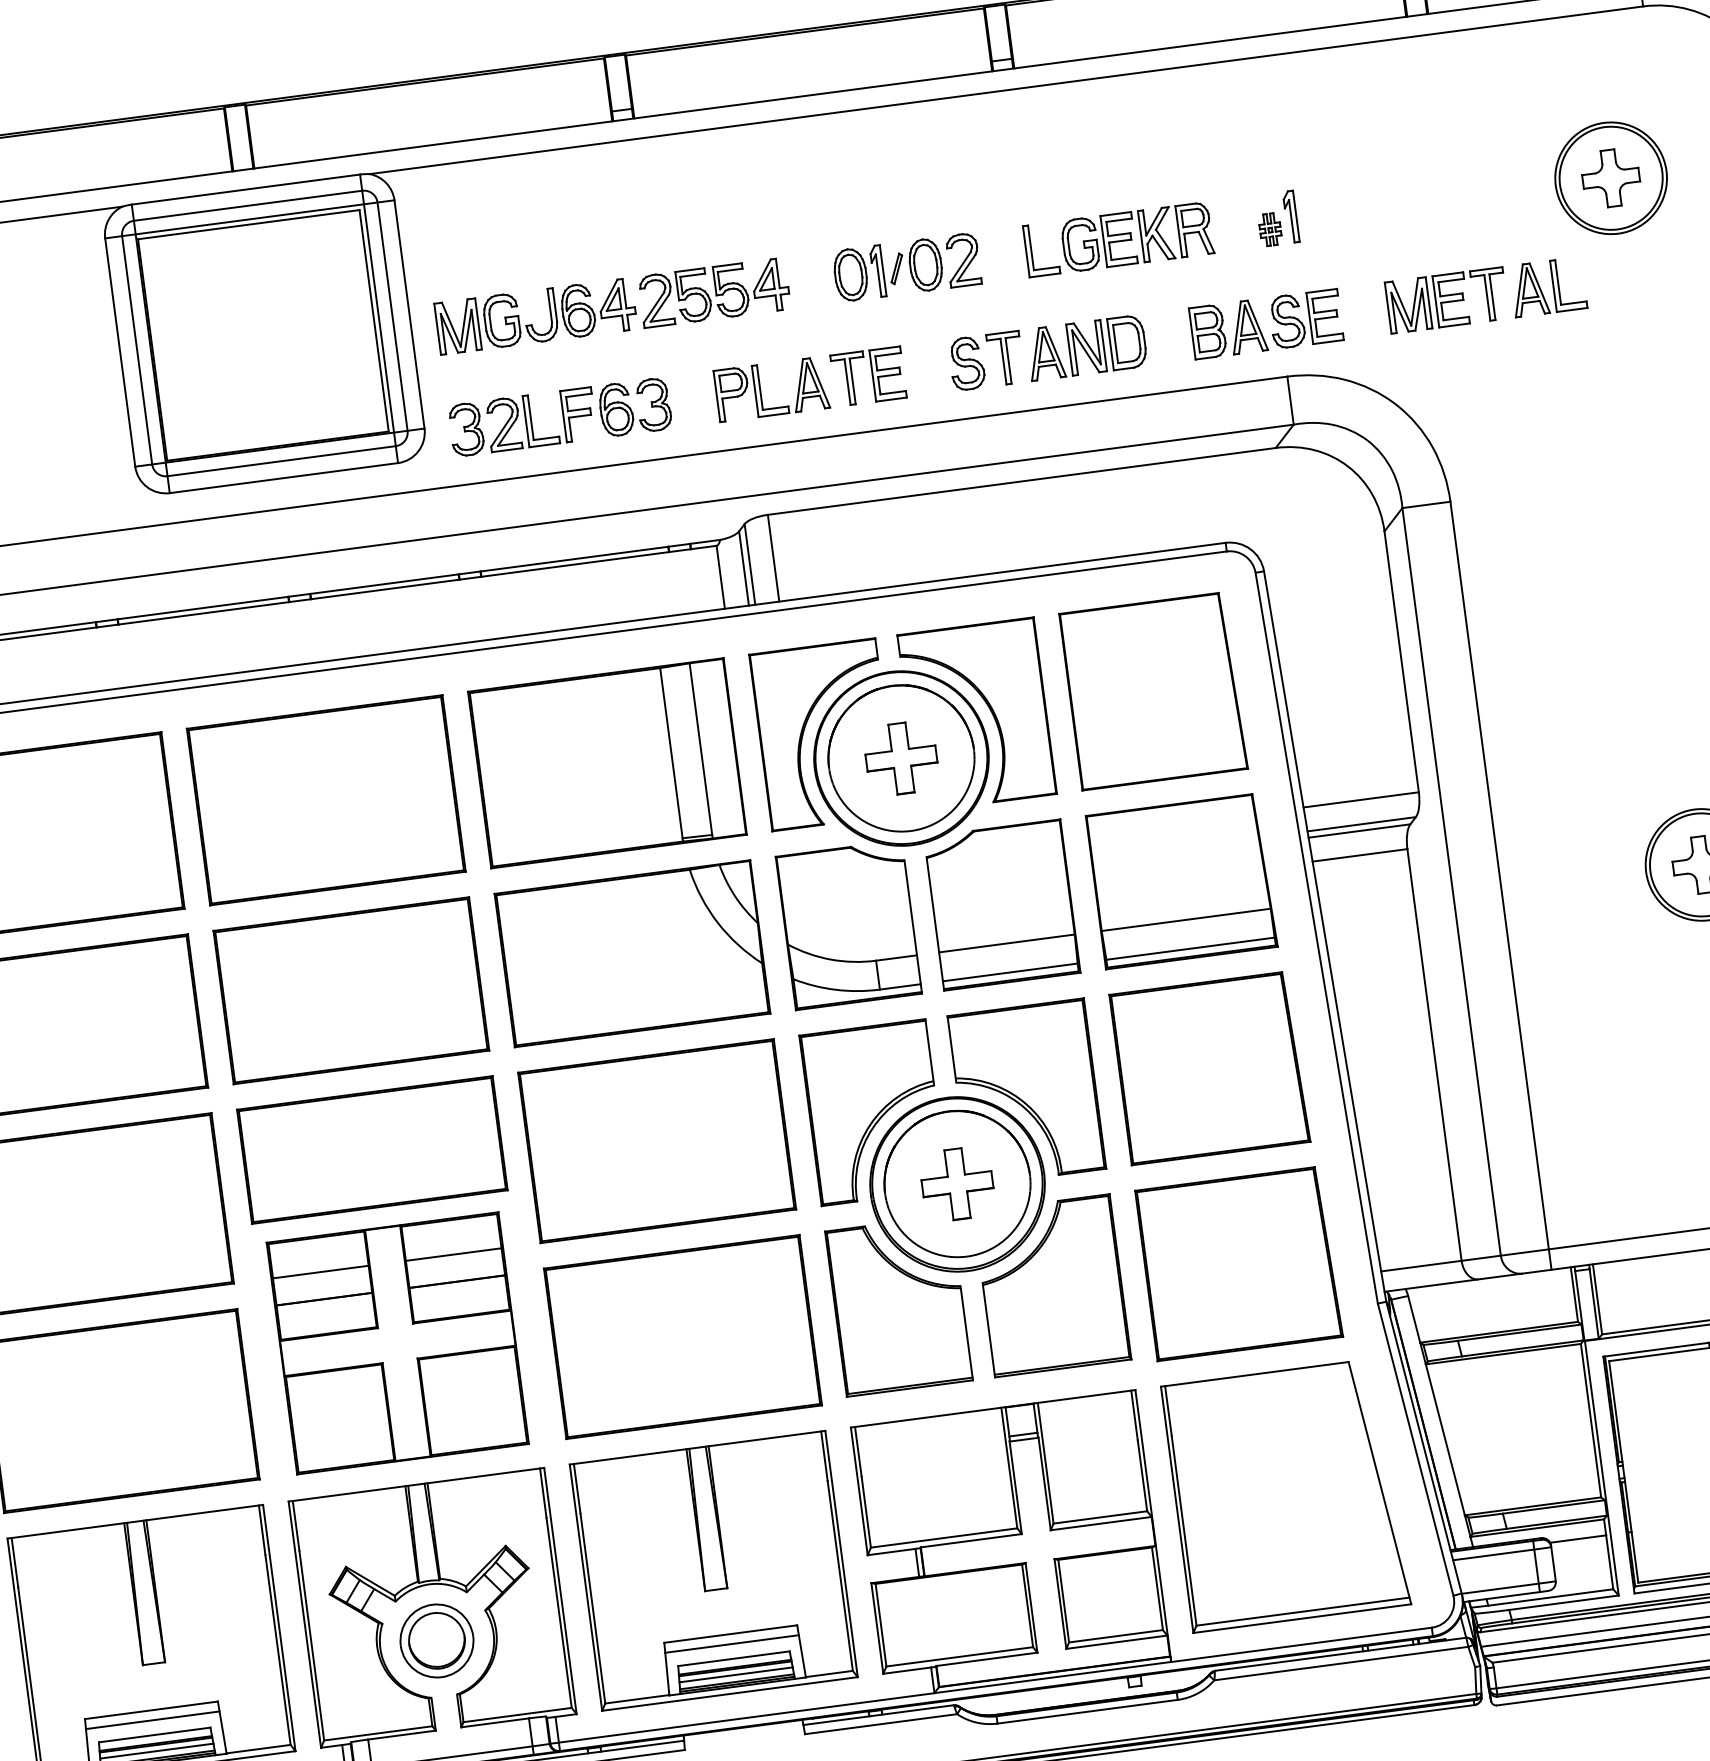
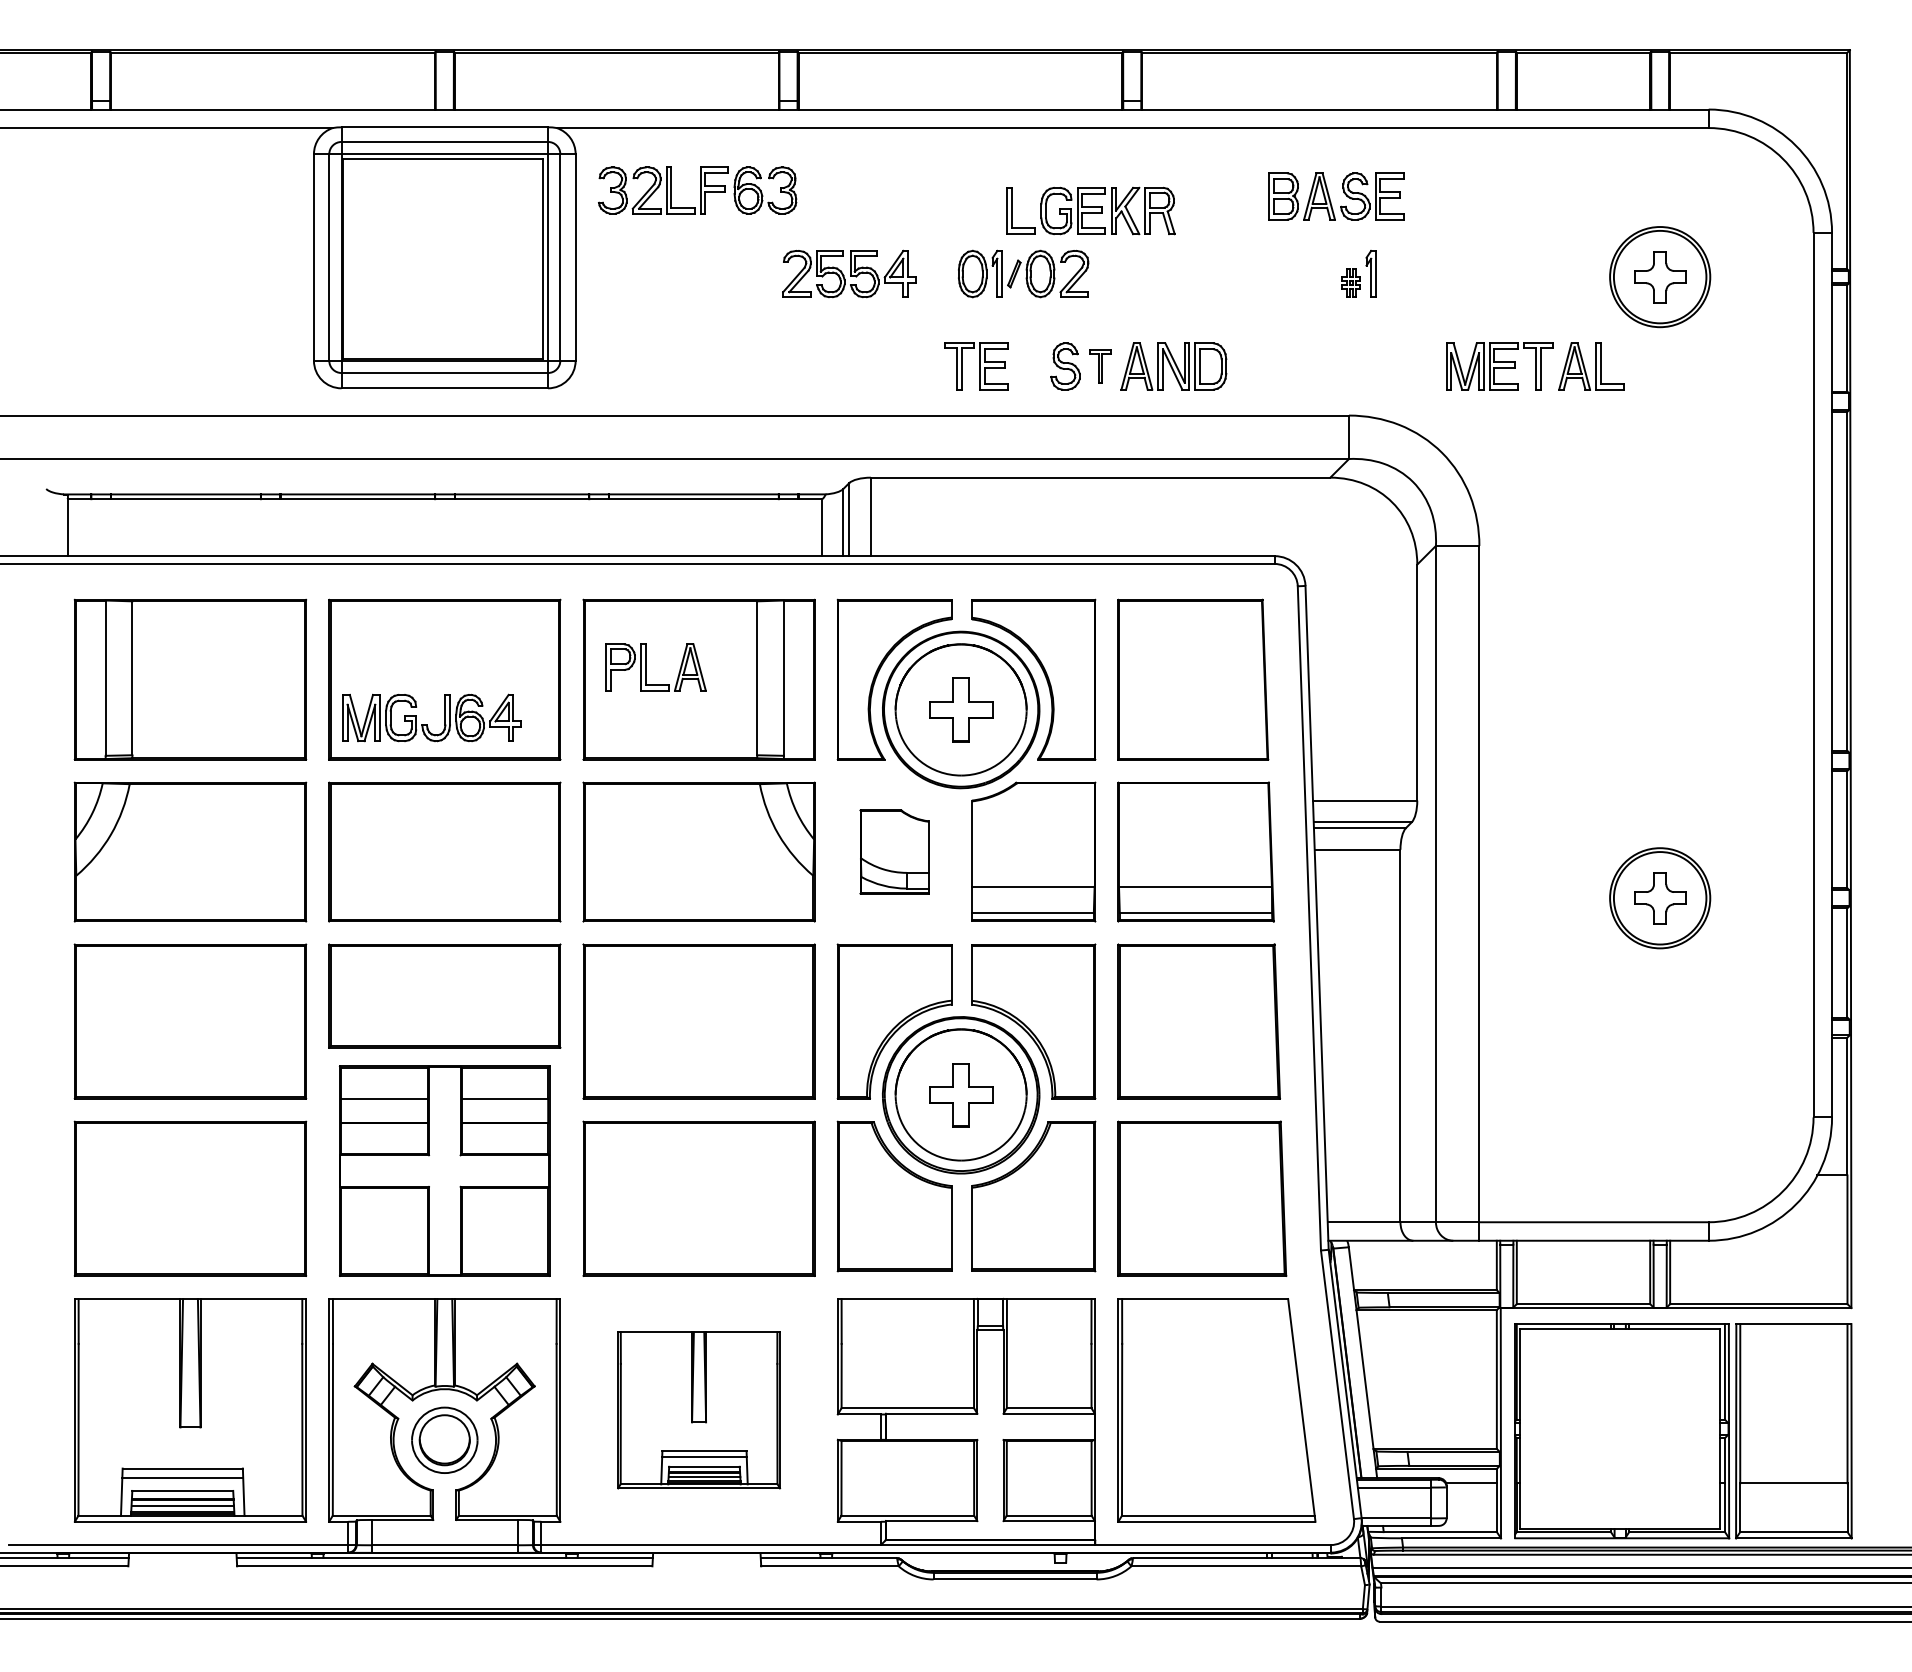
part: (1117, 239) -> (1090, 210), moved
part: (532, 324) -> (427, 724), moved
part: (1260, 327) -> (1330, 198), moved
part: (1005, 358) -> (1100, 366), size x0.7
part: (761, 390) -> (646, 667), moved
part: (560, 417) -> (697, 190), moved
part: (848, 924) -> (894, 851), size x0.6
part: (713, 1571) -> (698, 1410), size x0.7

